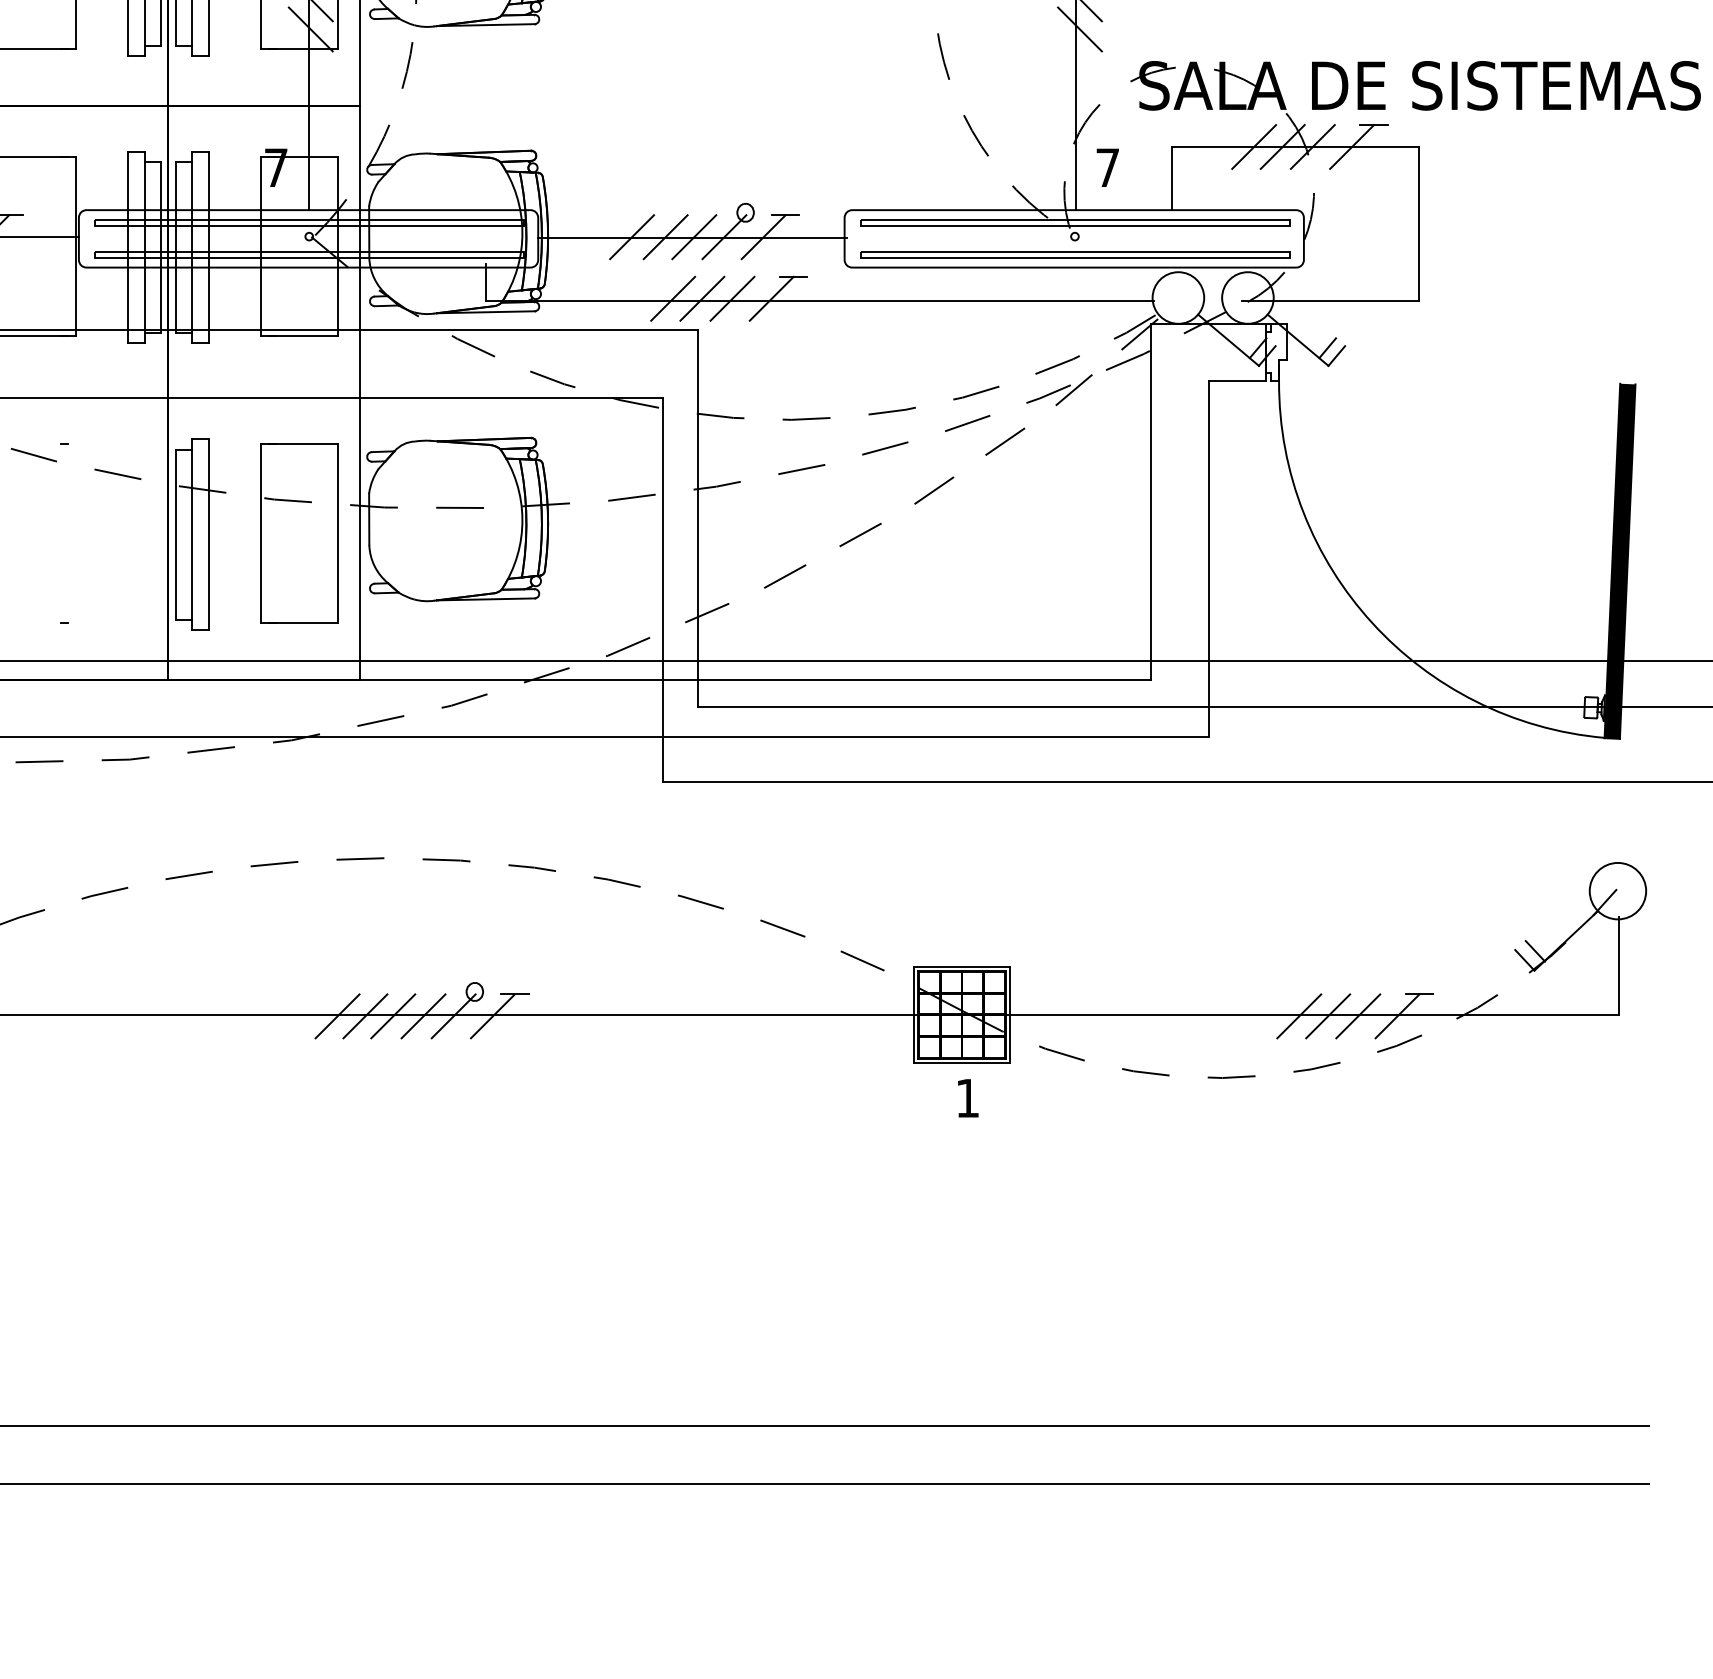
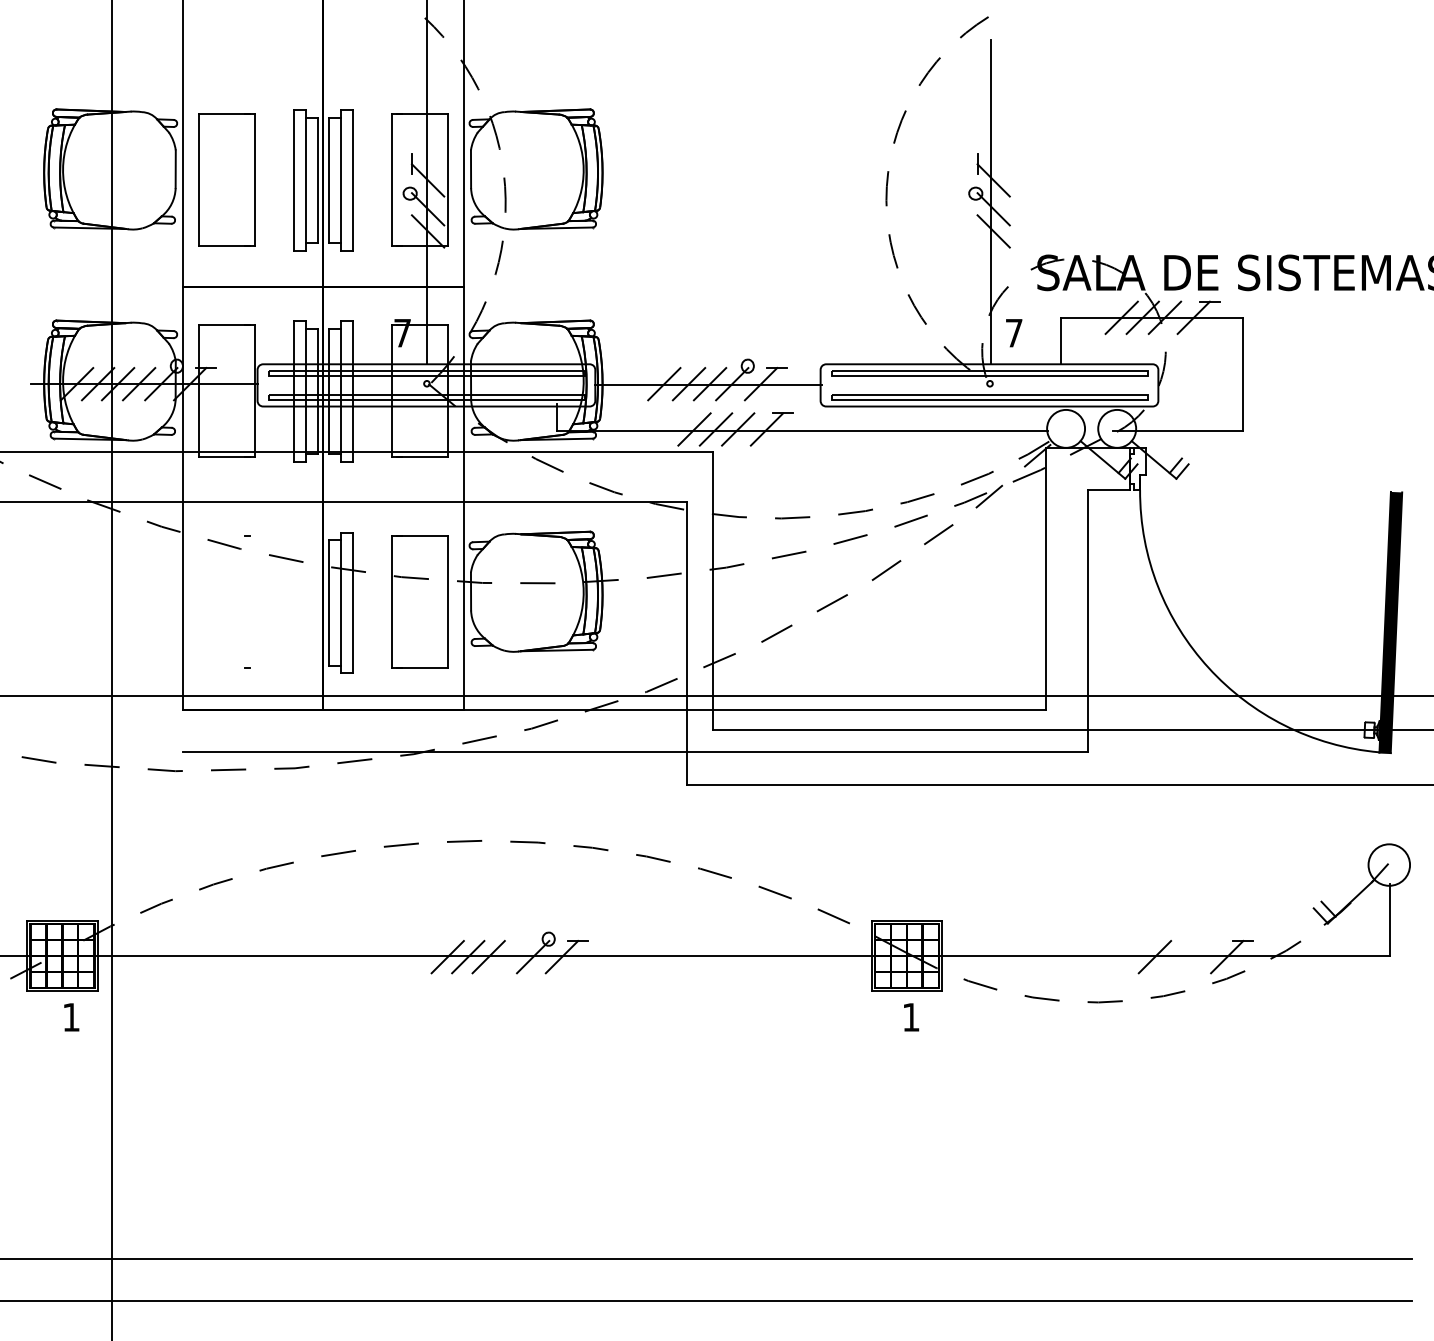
line: (422, 1016) -> (510, 957), removed
line: (1328, 1016) -> (1176, 957), removed
line: (1358, 1016) -> (1198, 957), removed

